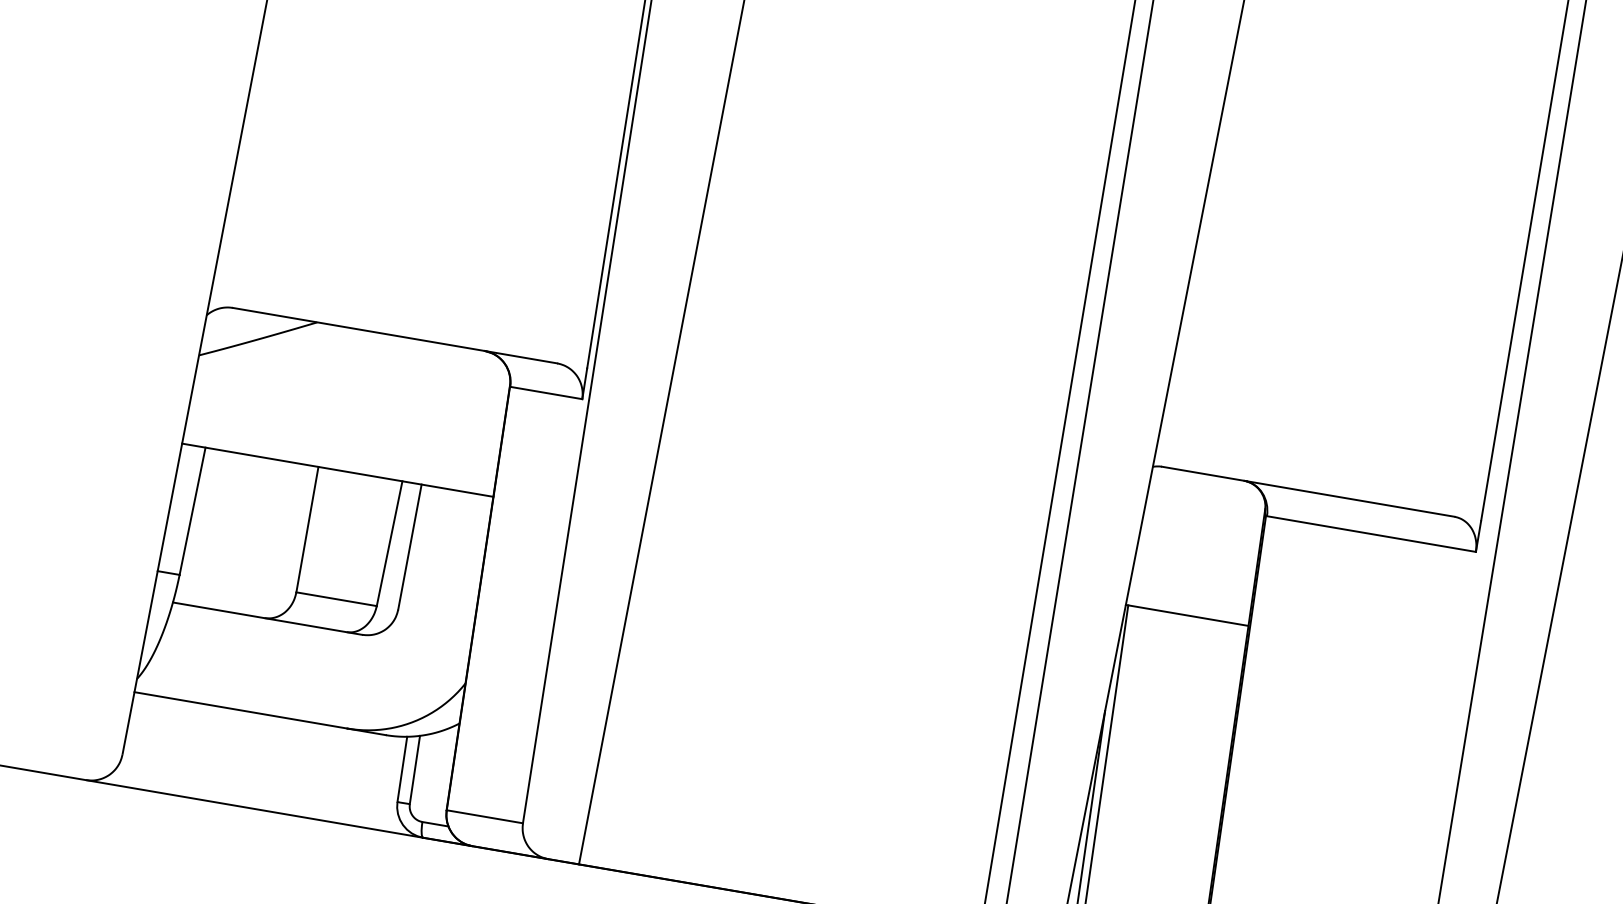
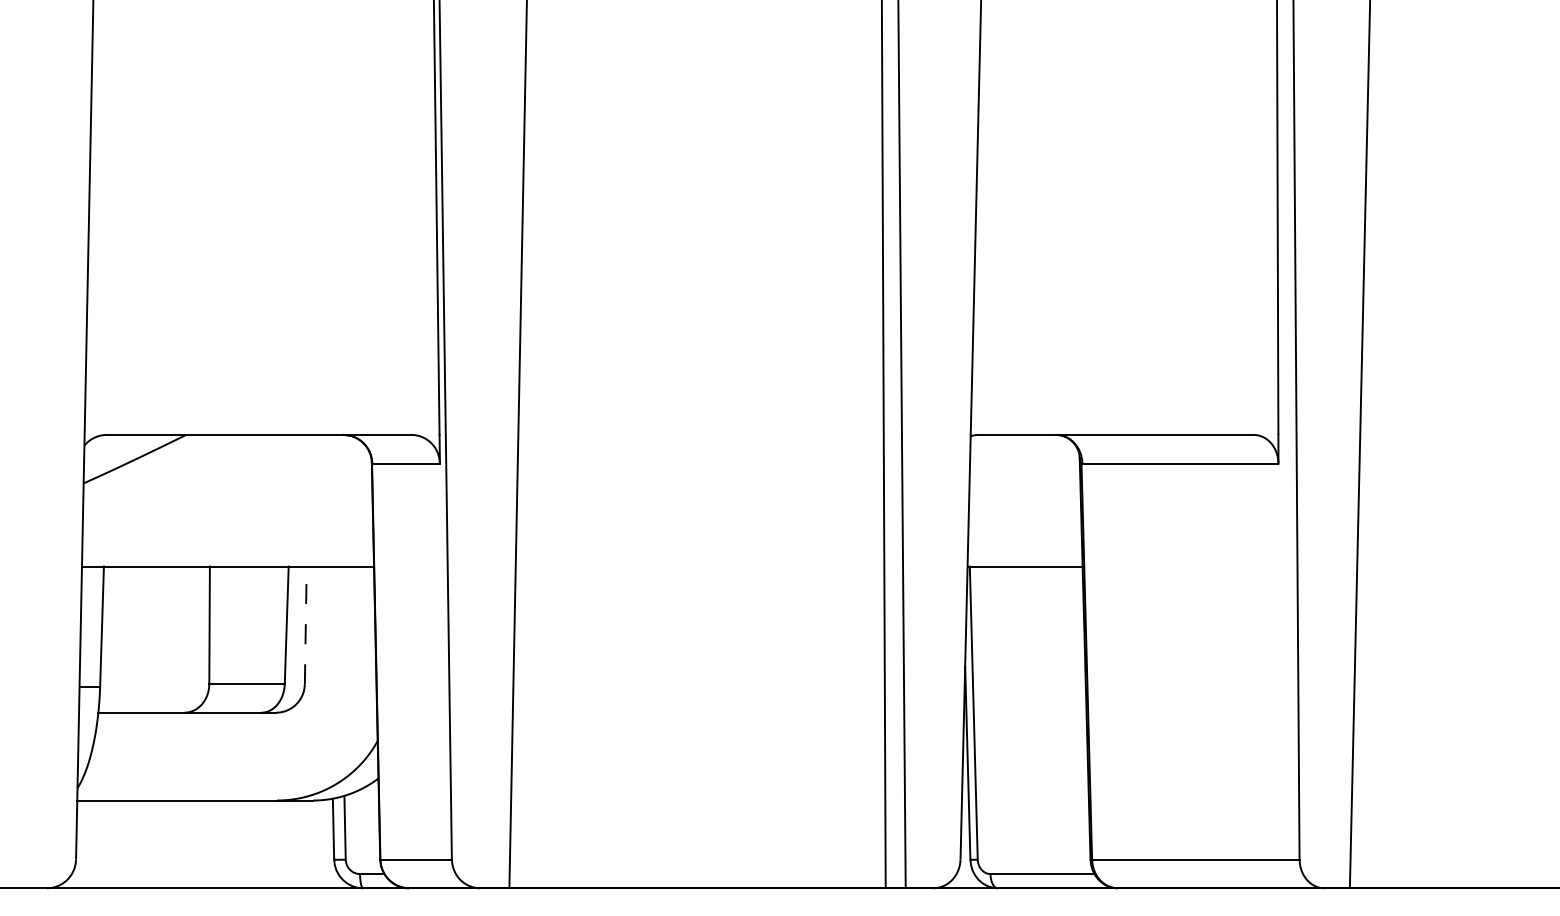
line: (409, 547) -> (305, 625), solid -> dashed

